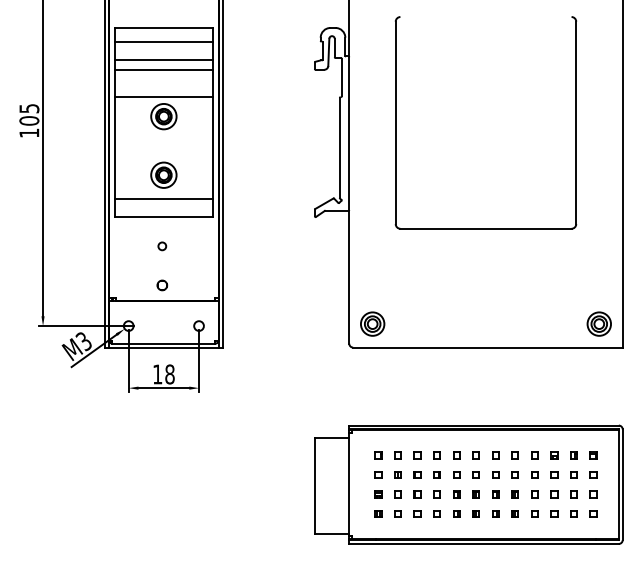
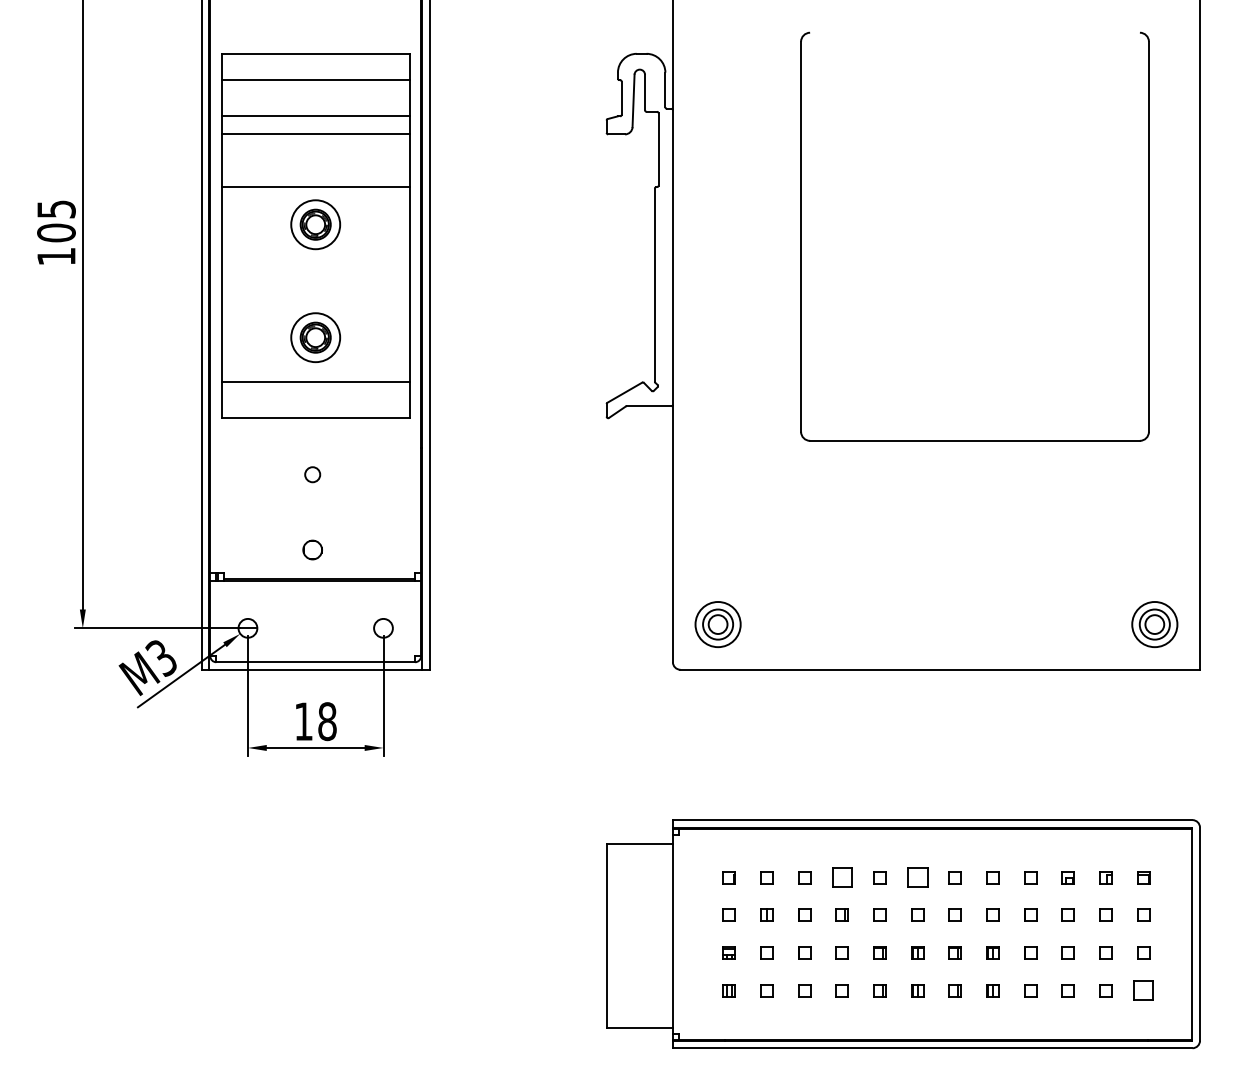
part: (396, 122) -> (802, 236), moved
part: (436, 455) -> (841, 877), size x1.6
part: (475, 455) -> (916, 877), size x1.6
part: (593, 513) -> (1143, 989), size x1.6

